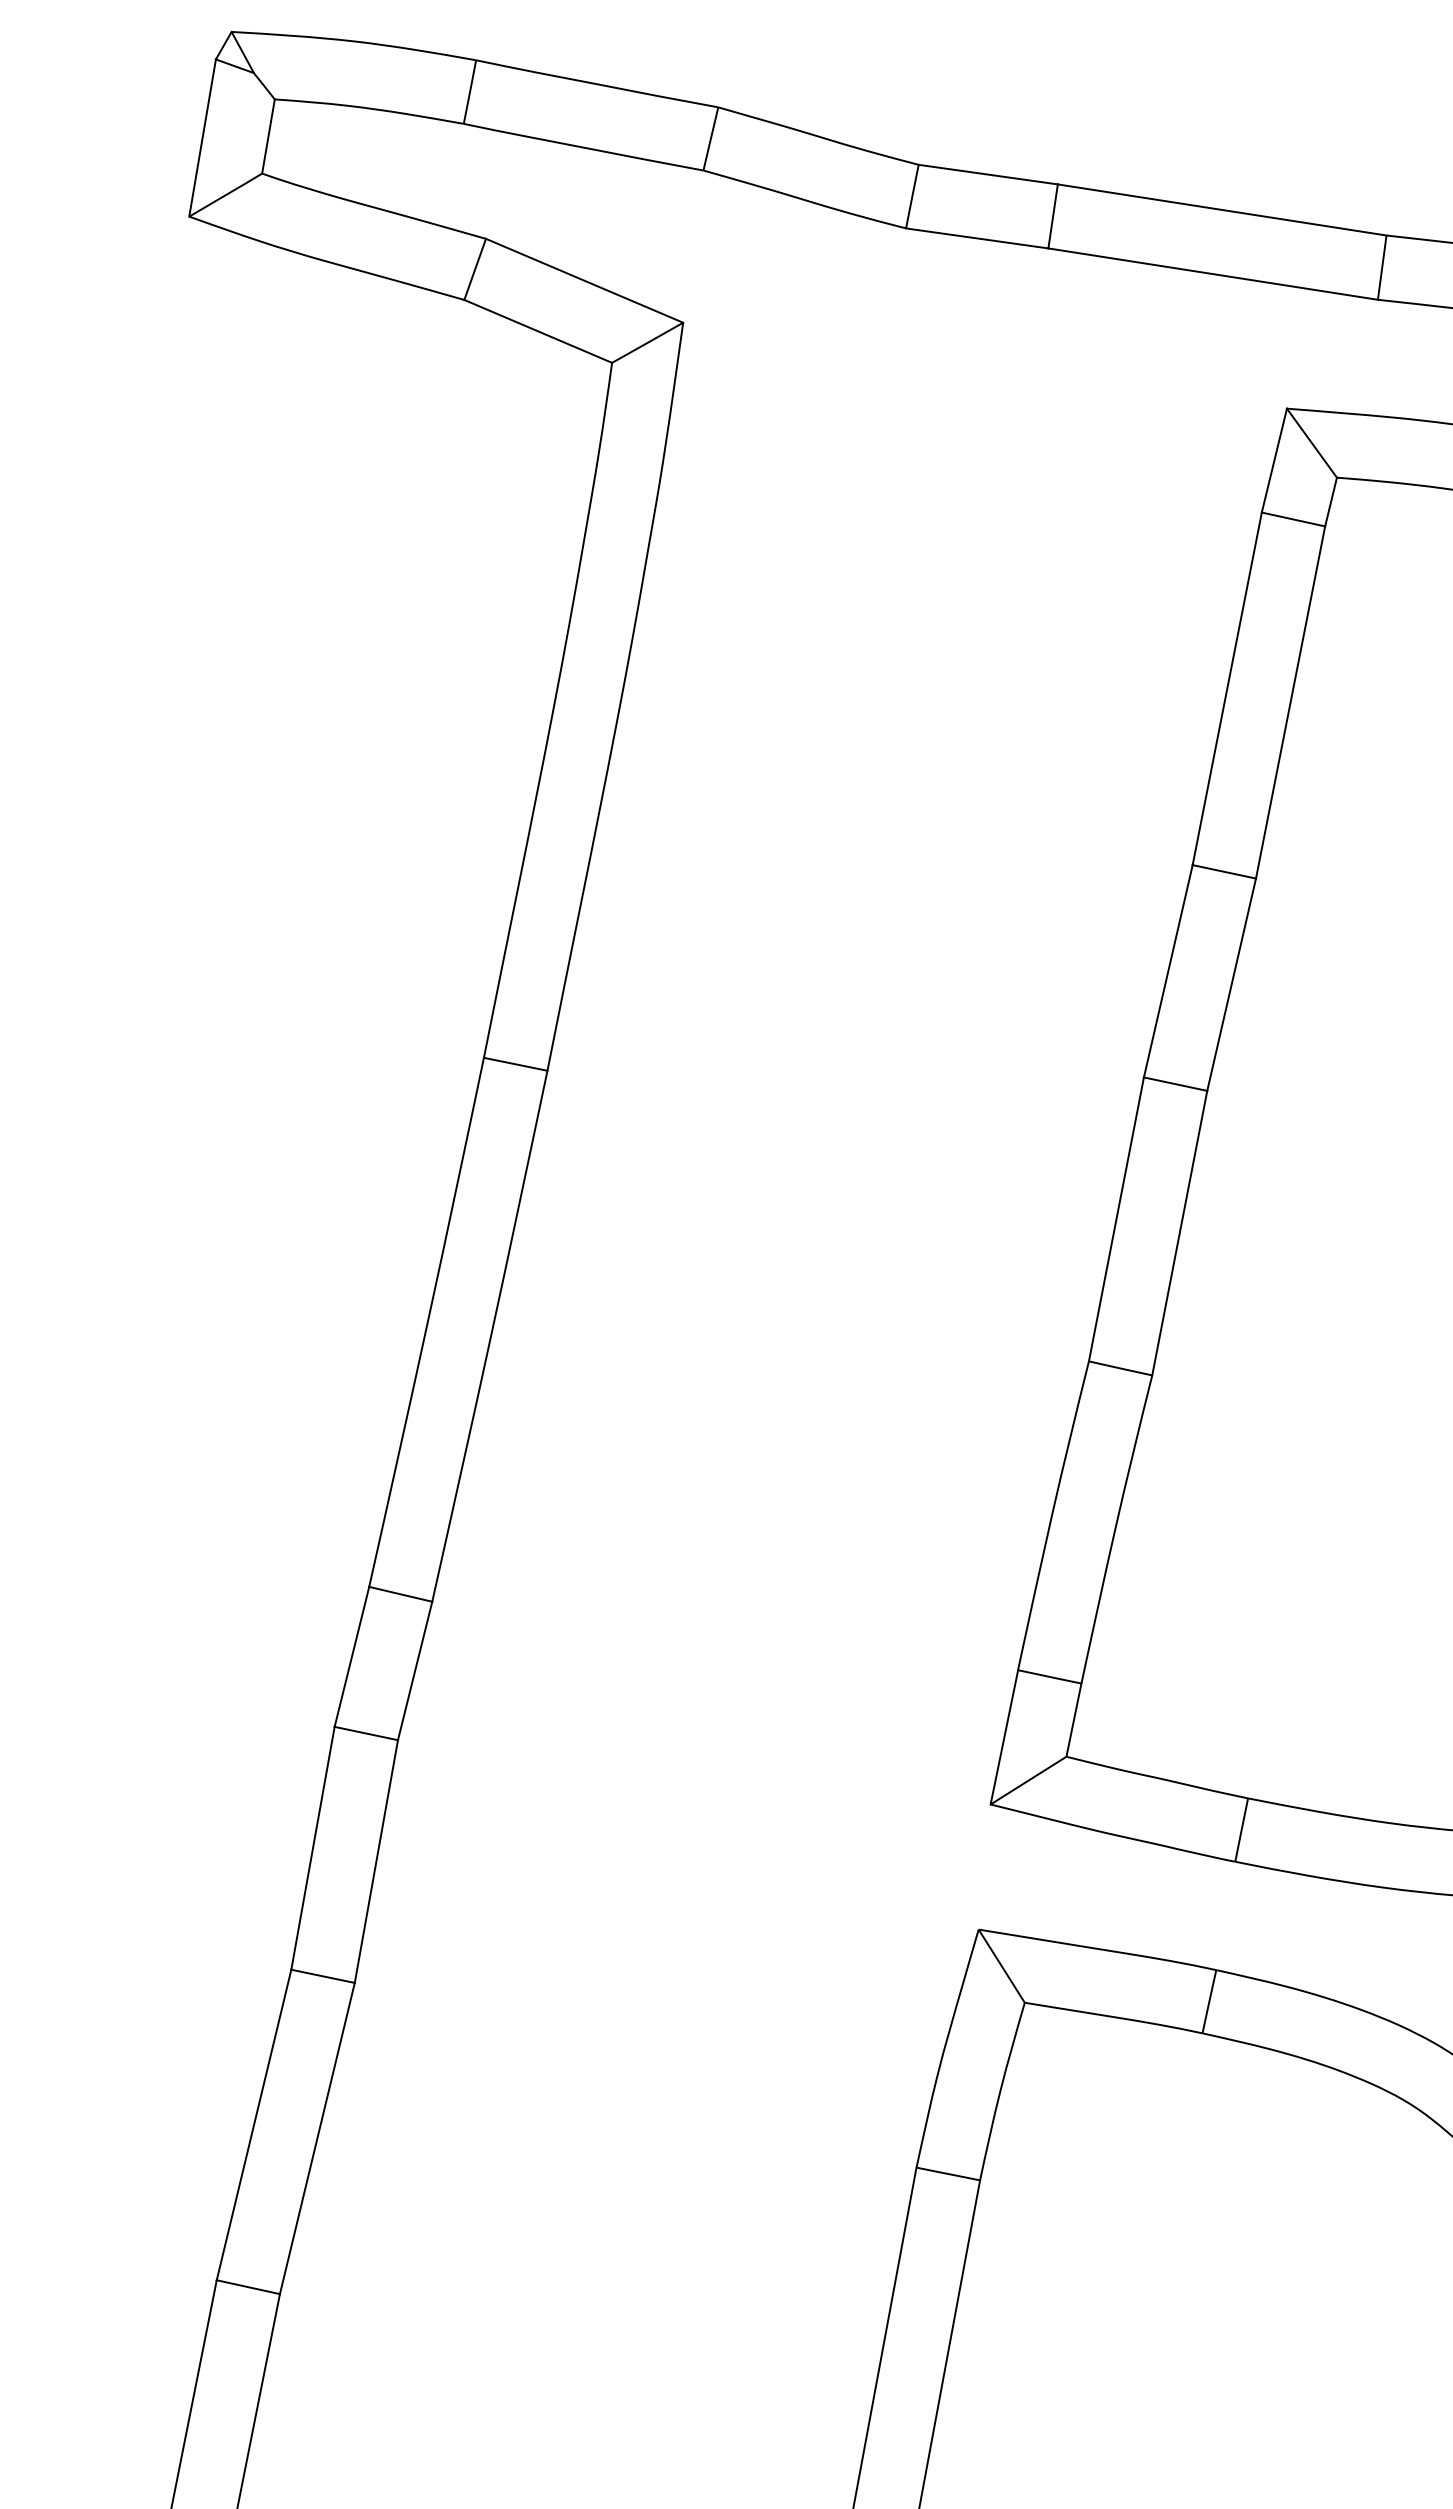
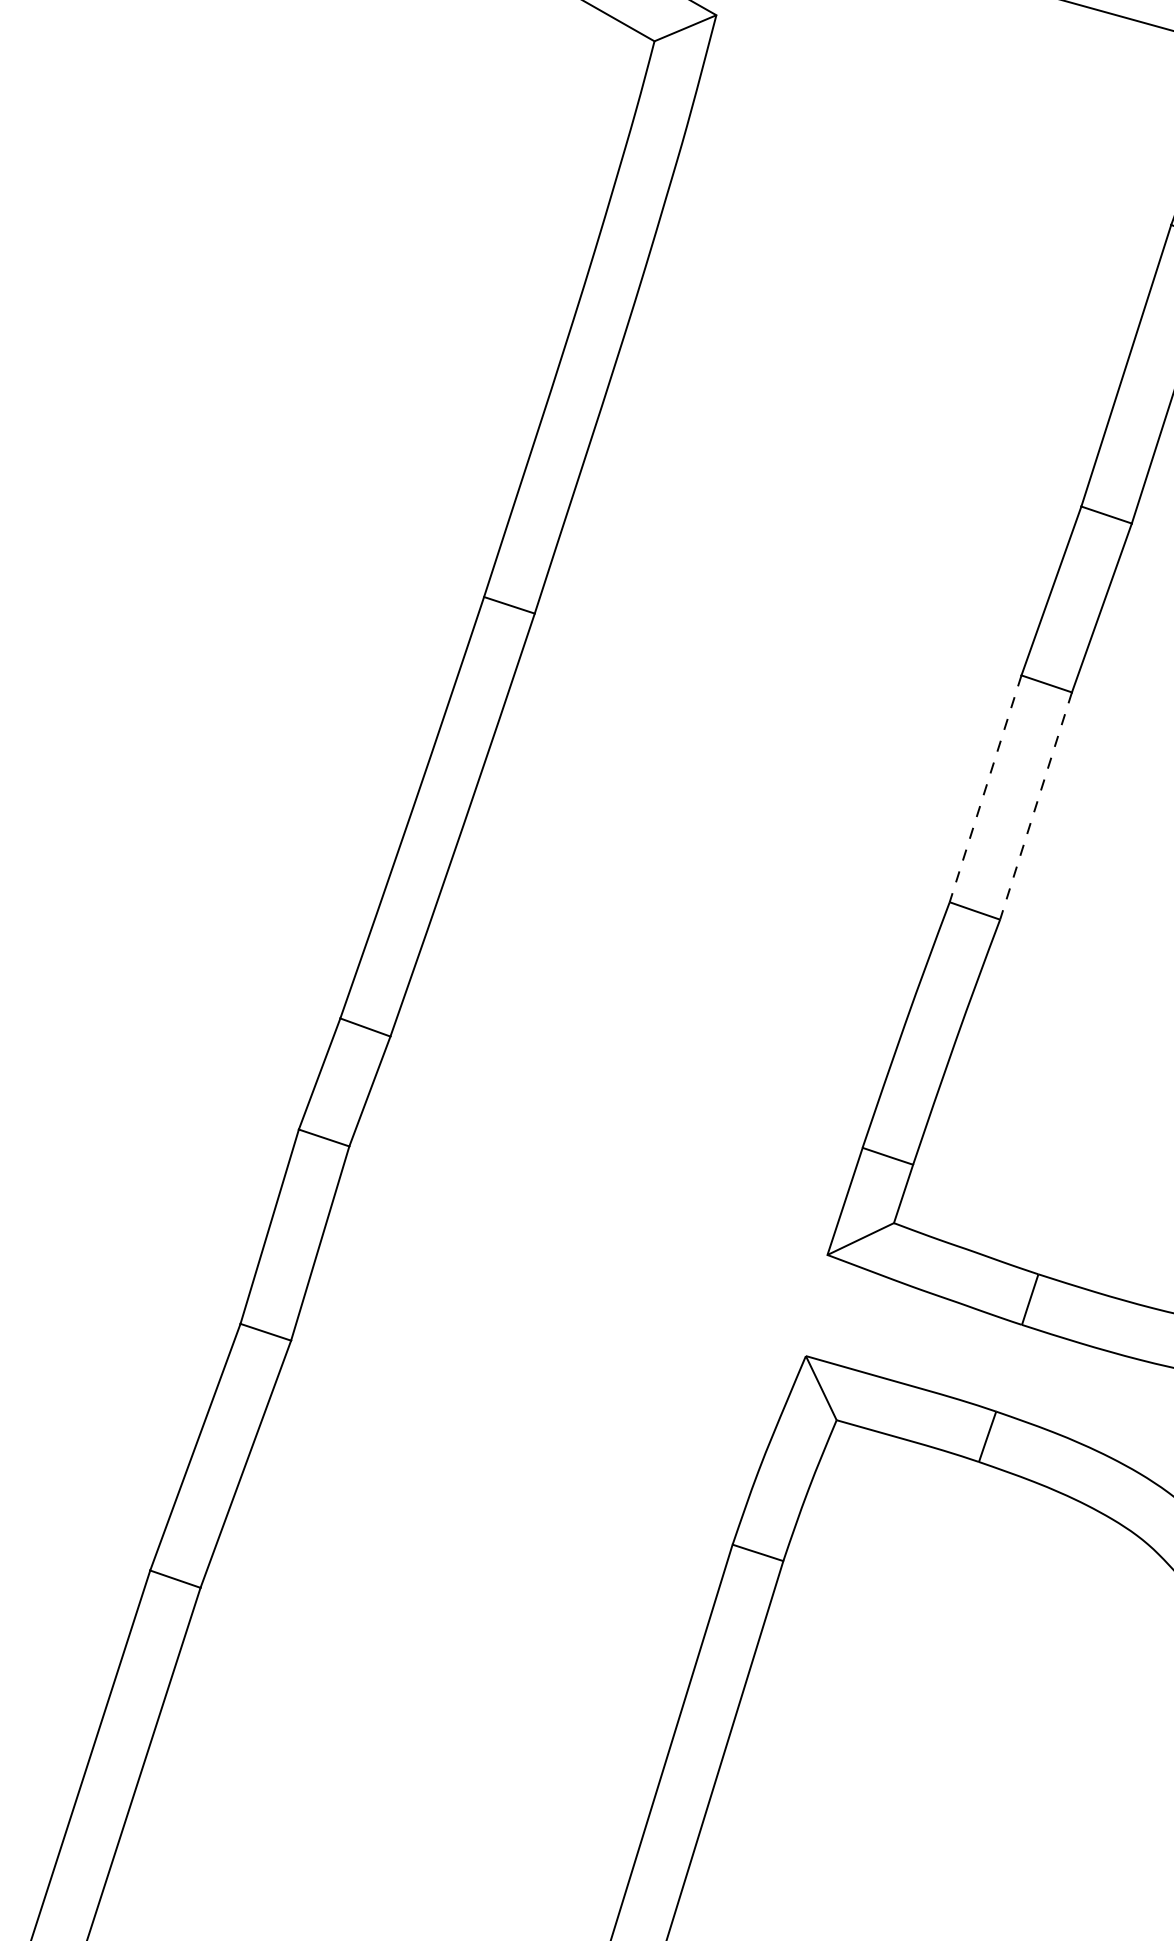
line: (1116, 1219) -> (985, 788), solid -> dashed
line: (1179, 1233) -> (1035, 806), solid -> dashed

